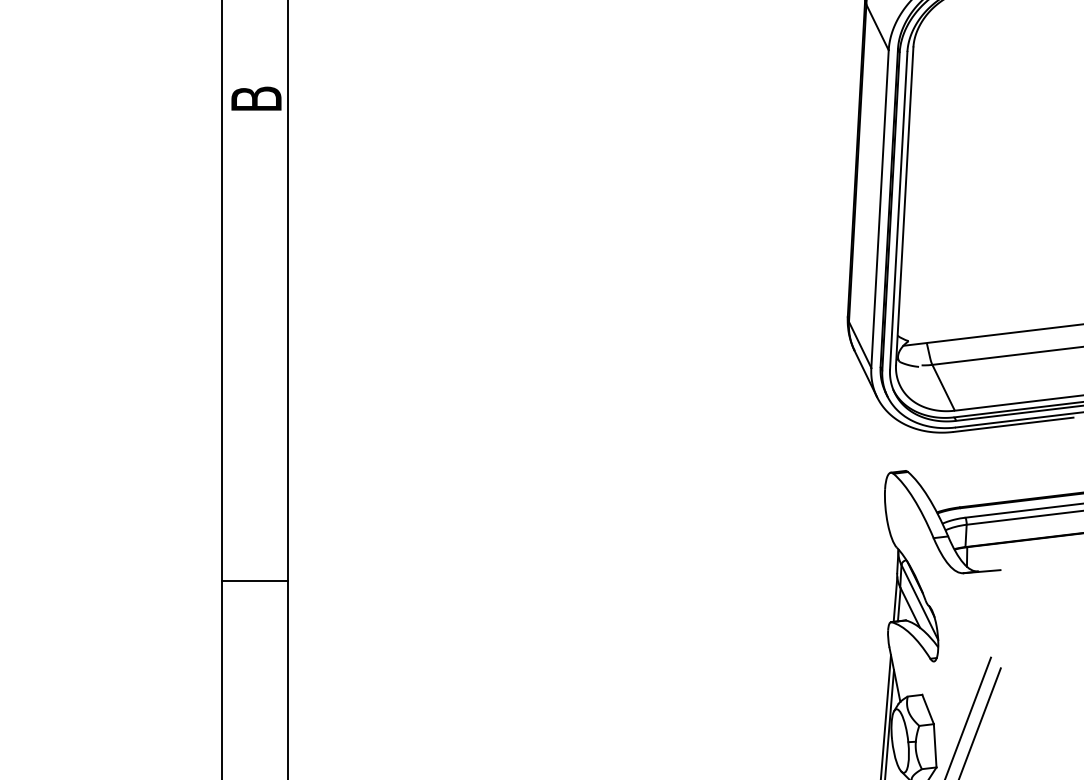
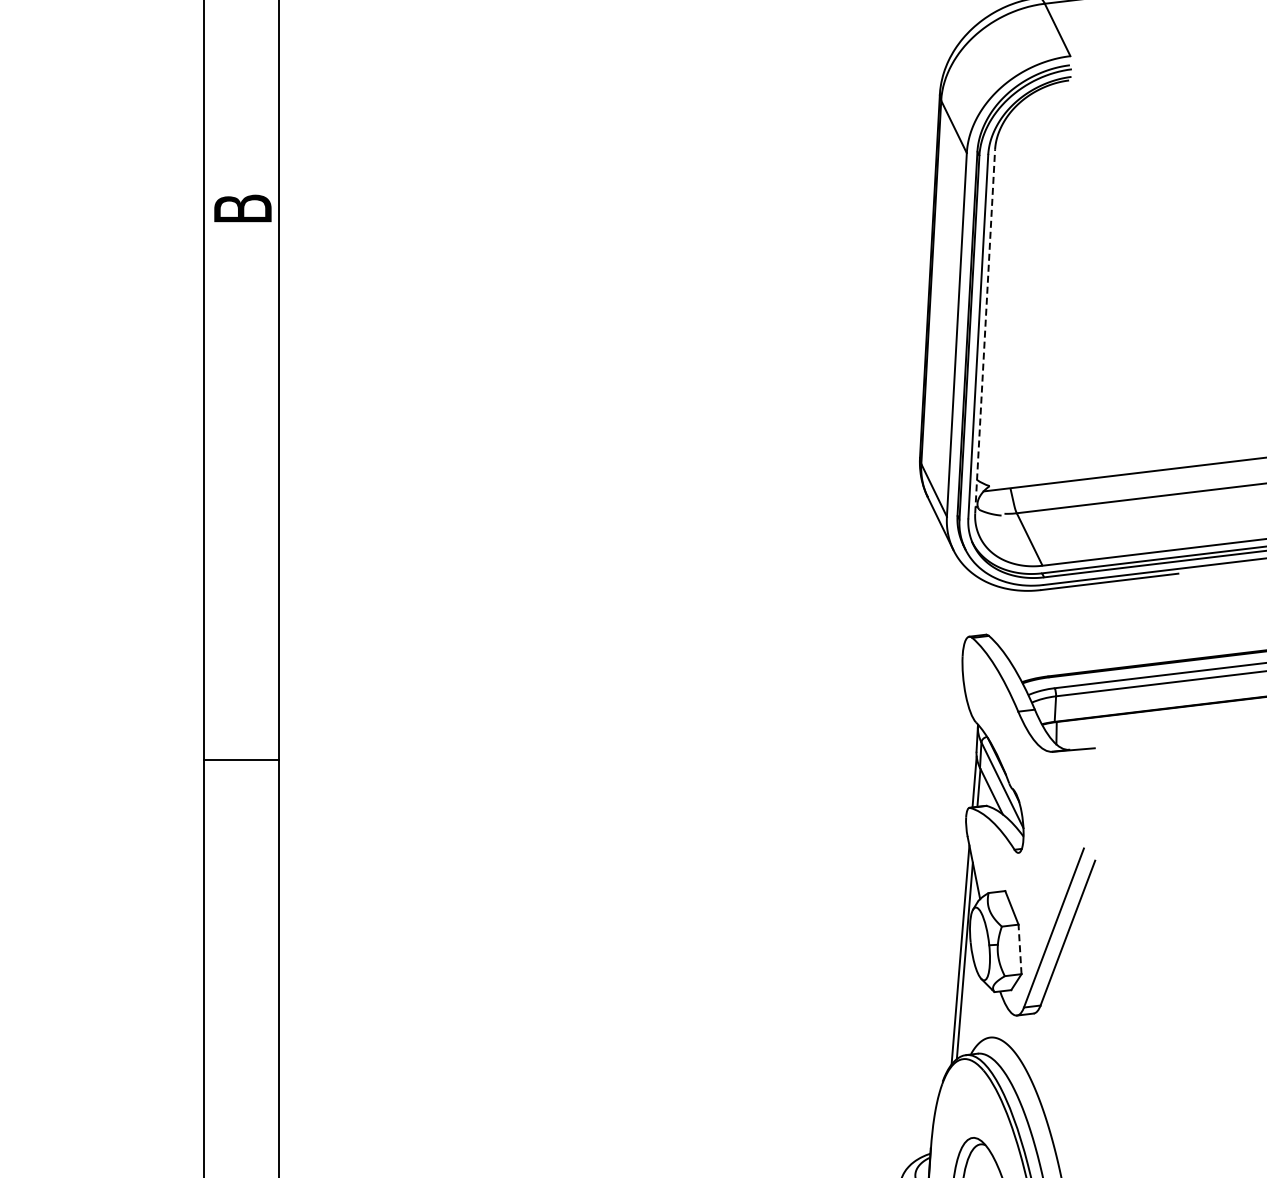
line: (905, 206) -> (985, 331), solid -> dashed
line: (935, 745) -> (1020, 949), solid -> dashed

